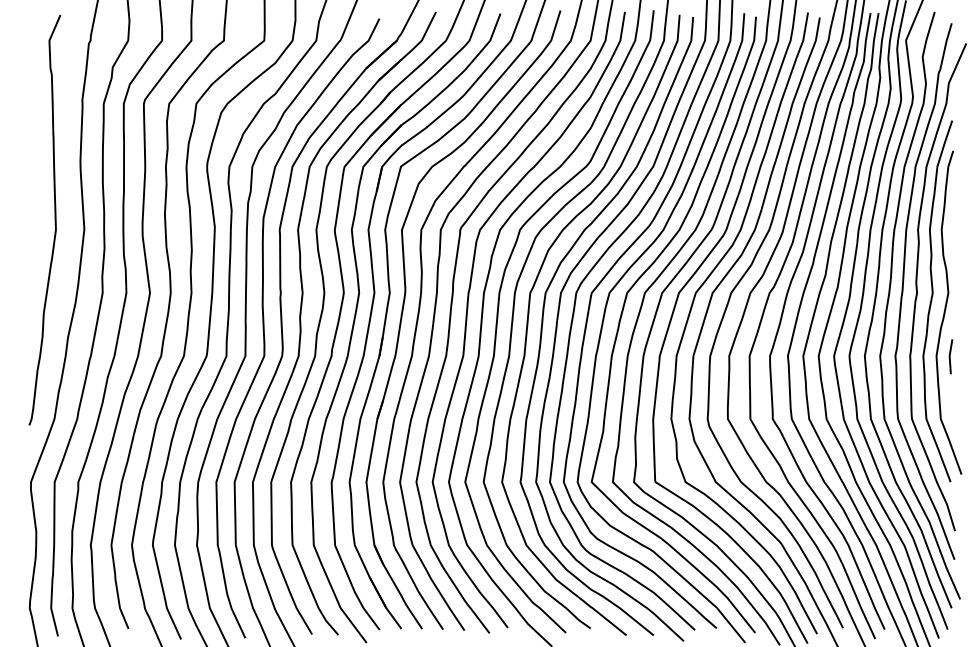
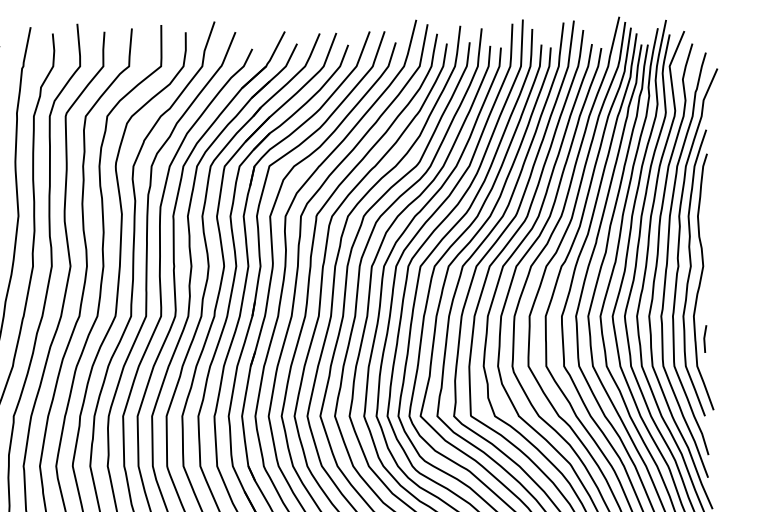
line: (950, 356) -> (704, 338), moved

